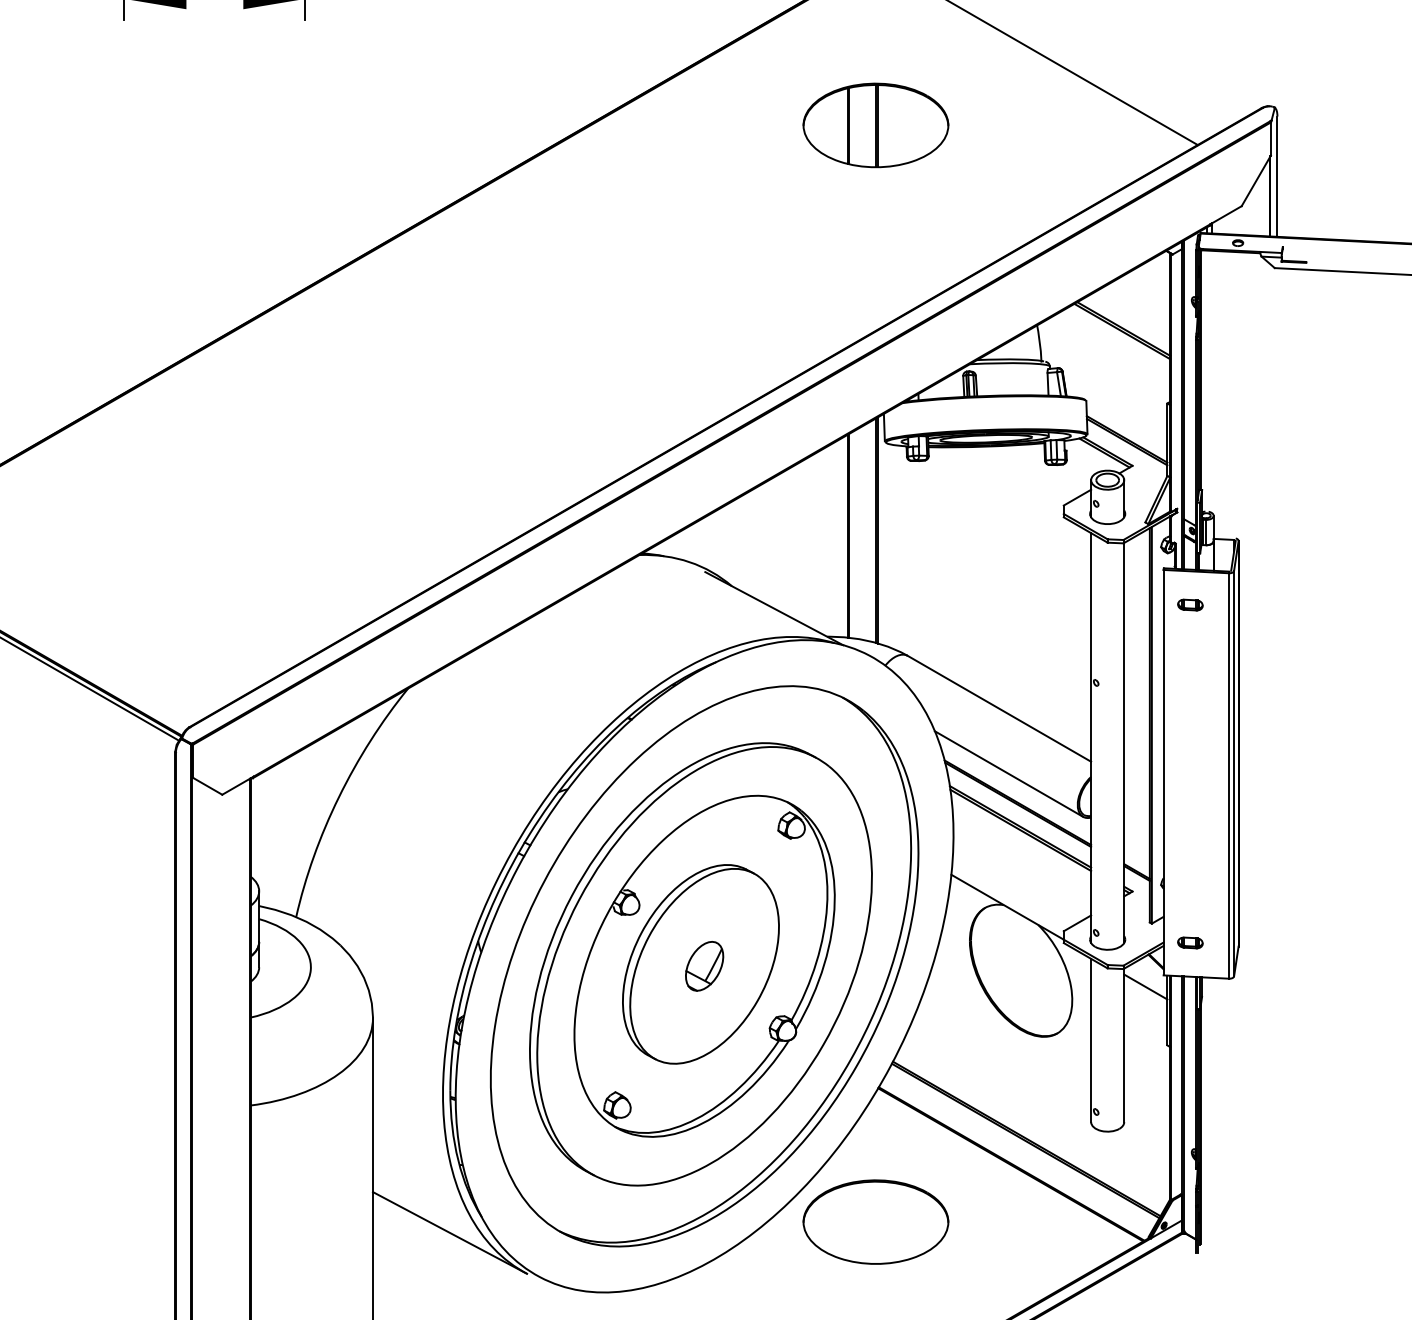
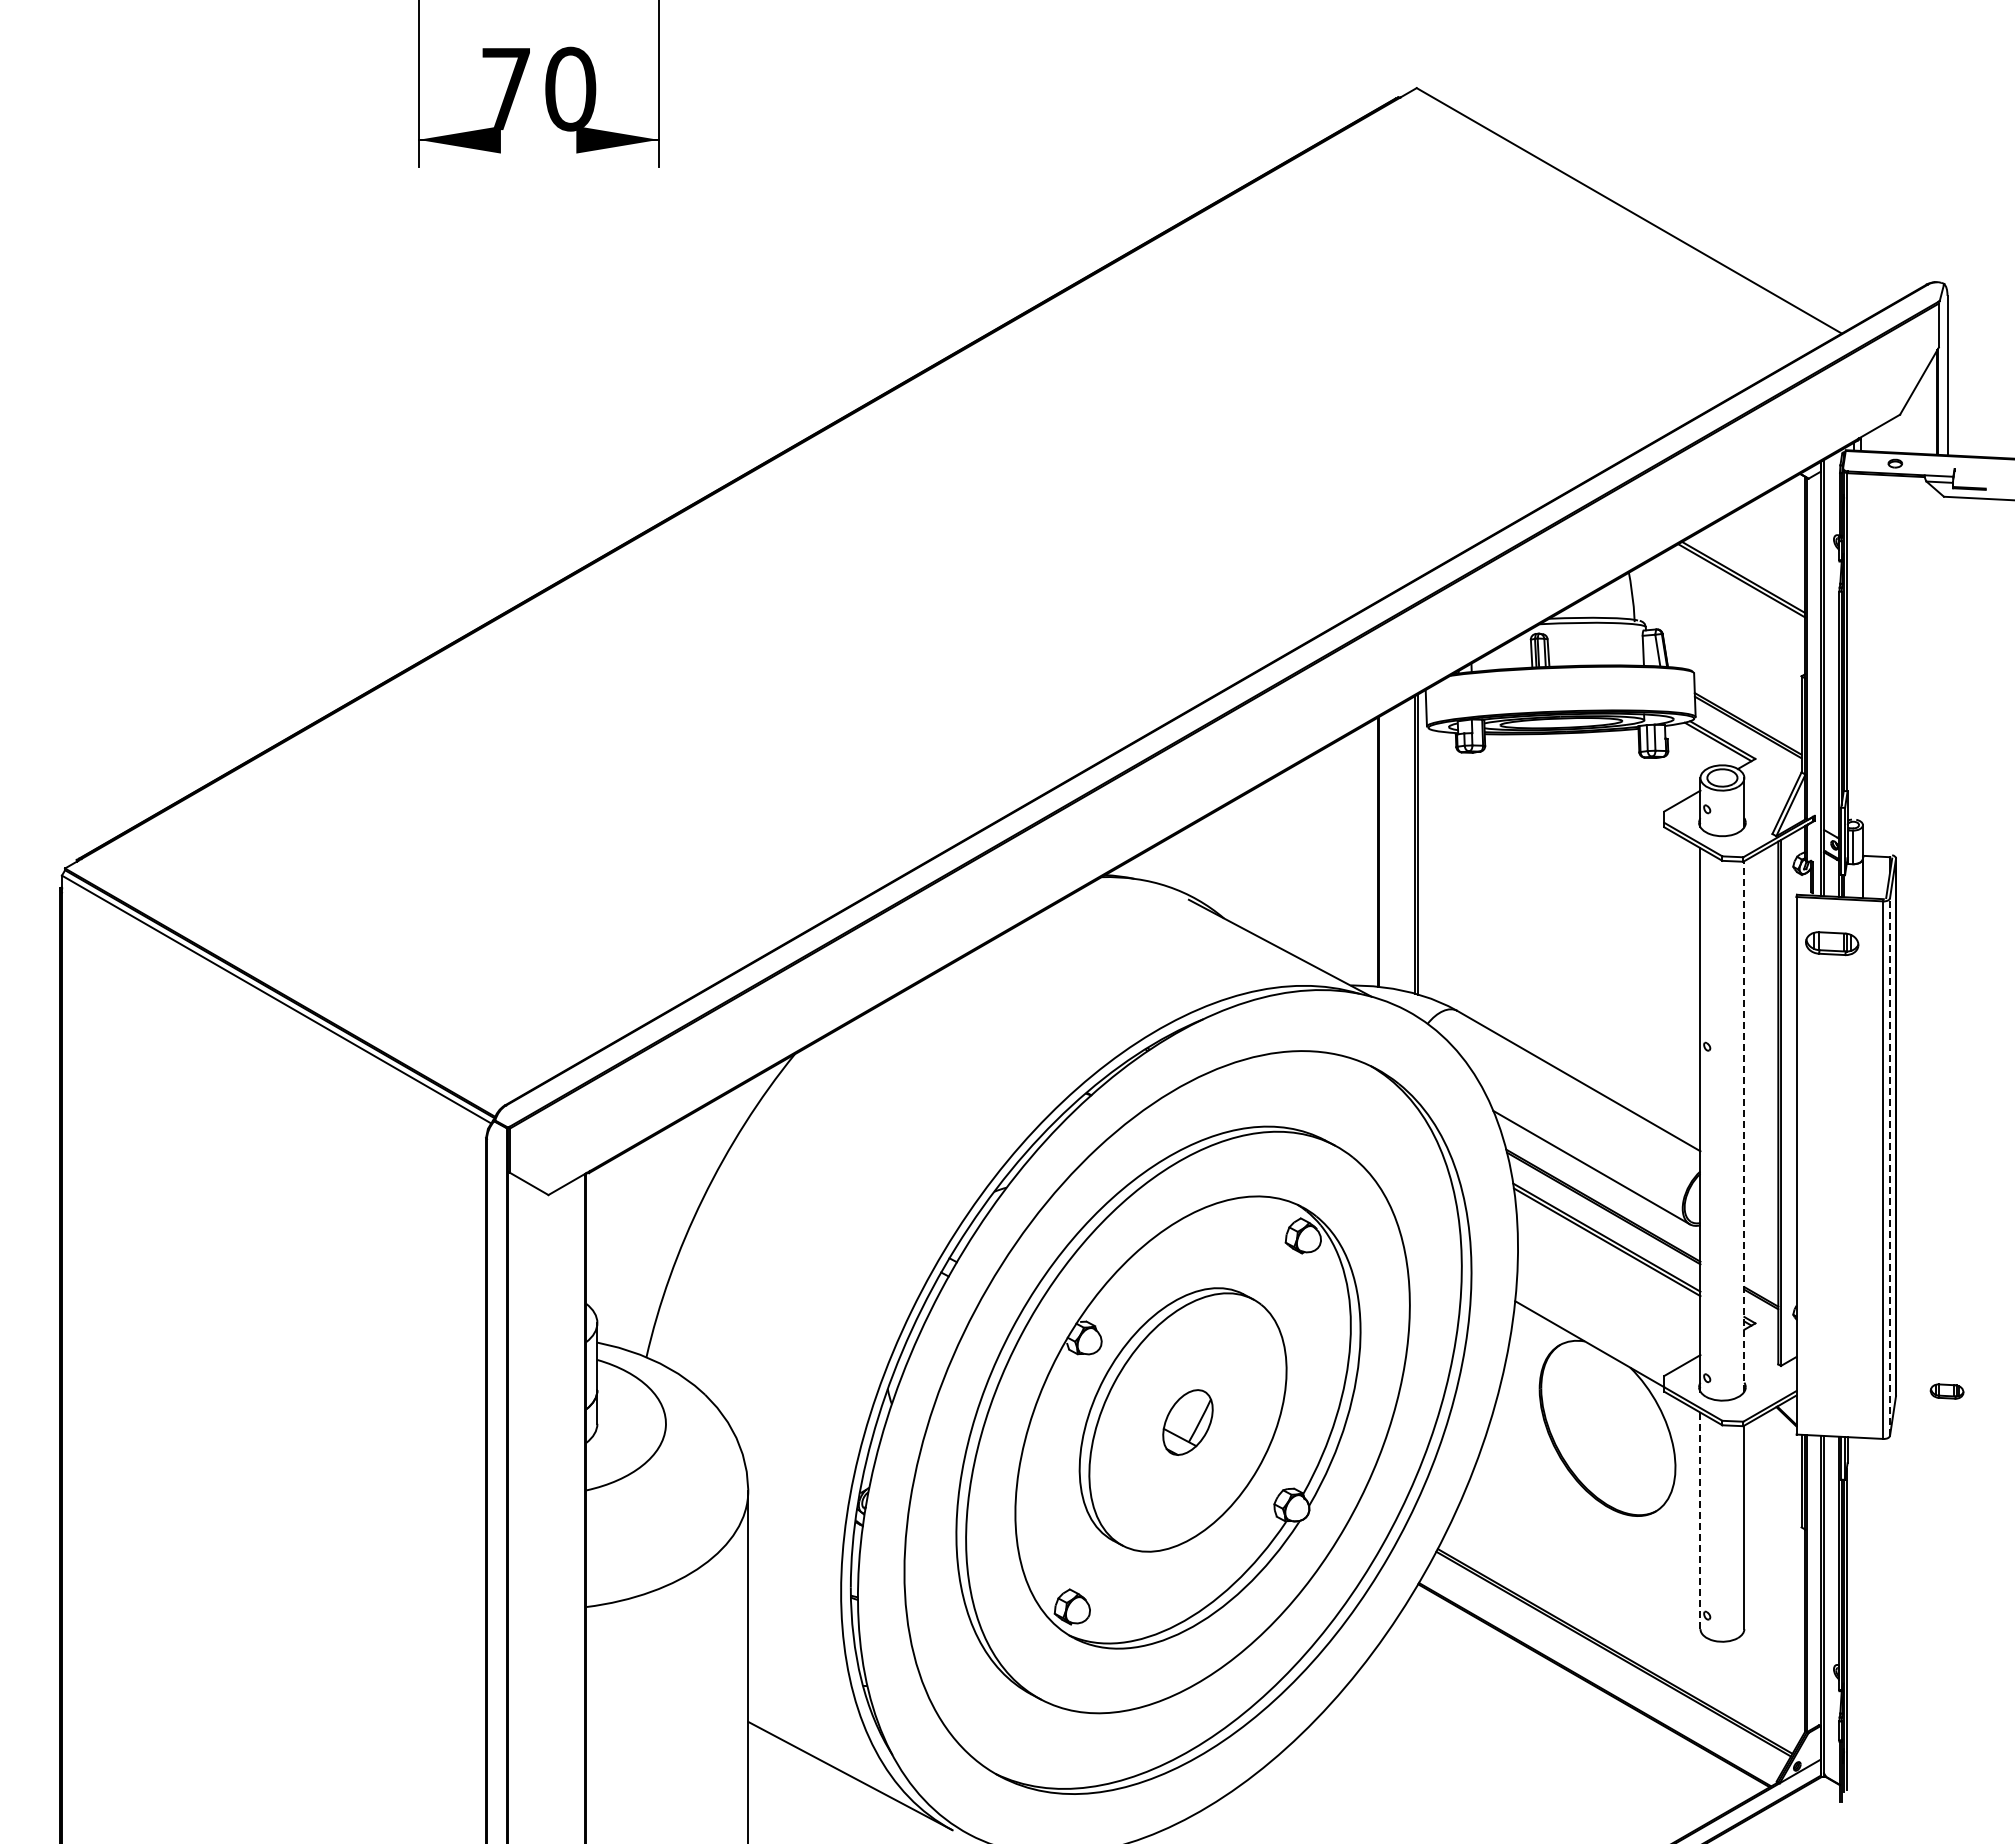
part: (876, 125) -> (1415, 307), removed
part: (1189, 605) -> (1831, 943), size x1.6
line: (1124, 742) -> (1744, 1125), solid -> dashed
line: (1234, 773) -> (1890, 1167), solid -> dashed
part: (1189, 942) -> (1946, 1391), moved
line: (1145, 986) -> (1772, 1449), removed
line: (1091, 1040) -> (1700, 1521), solid -> dashed
part: (876, 1221) -> (1415, 1761), removed

